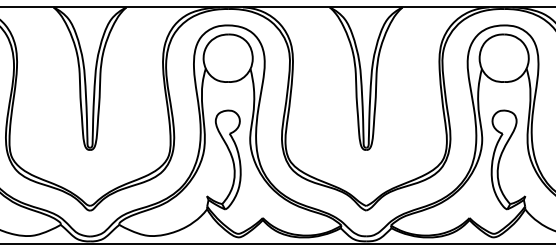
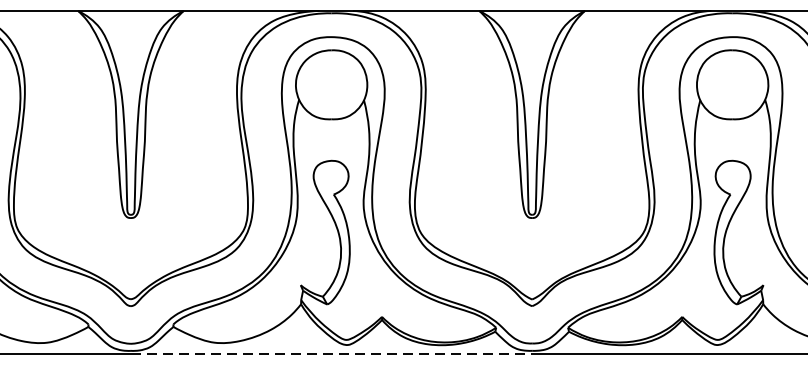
line: (228, 243) -> (332, 353), solid -> dashed

